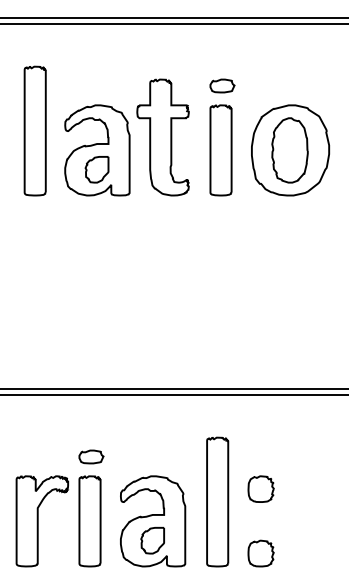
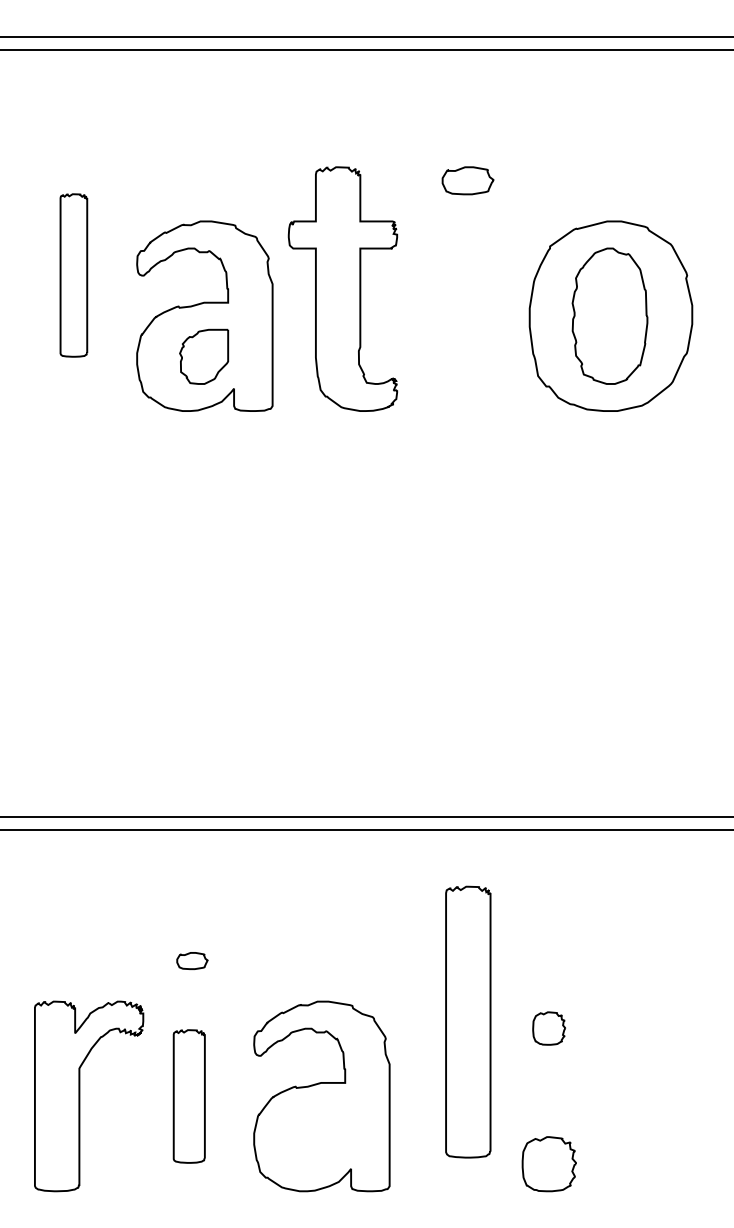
part: (34, 130) -> (72, 274), size x0.6
part: (220, 150) -> (463, 316), removed
part: (91, 456) -> (192, 959), size x0.6
part: (260, 488) -> (547, 1027), size x0.6
part: (217, 501) -> (467, 1020), moved
part: (89, 521) -> (188, 1096), size x0.7
part: (152, 540) -> (320, 1136), removed

